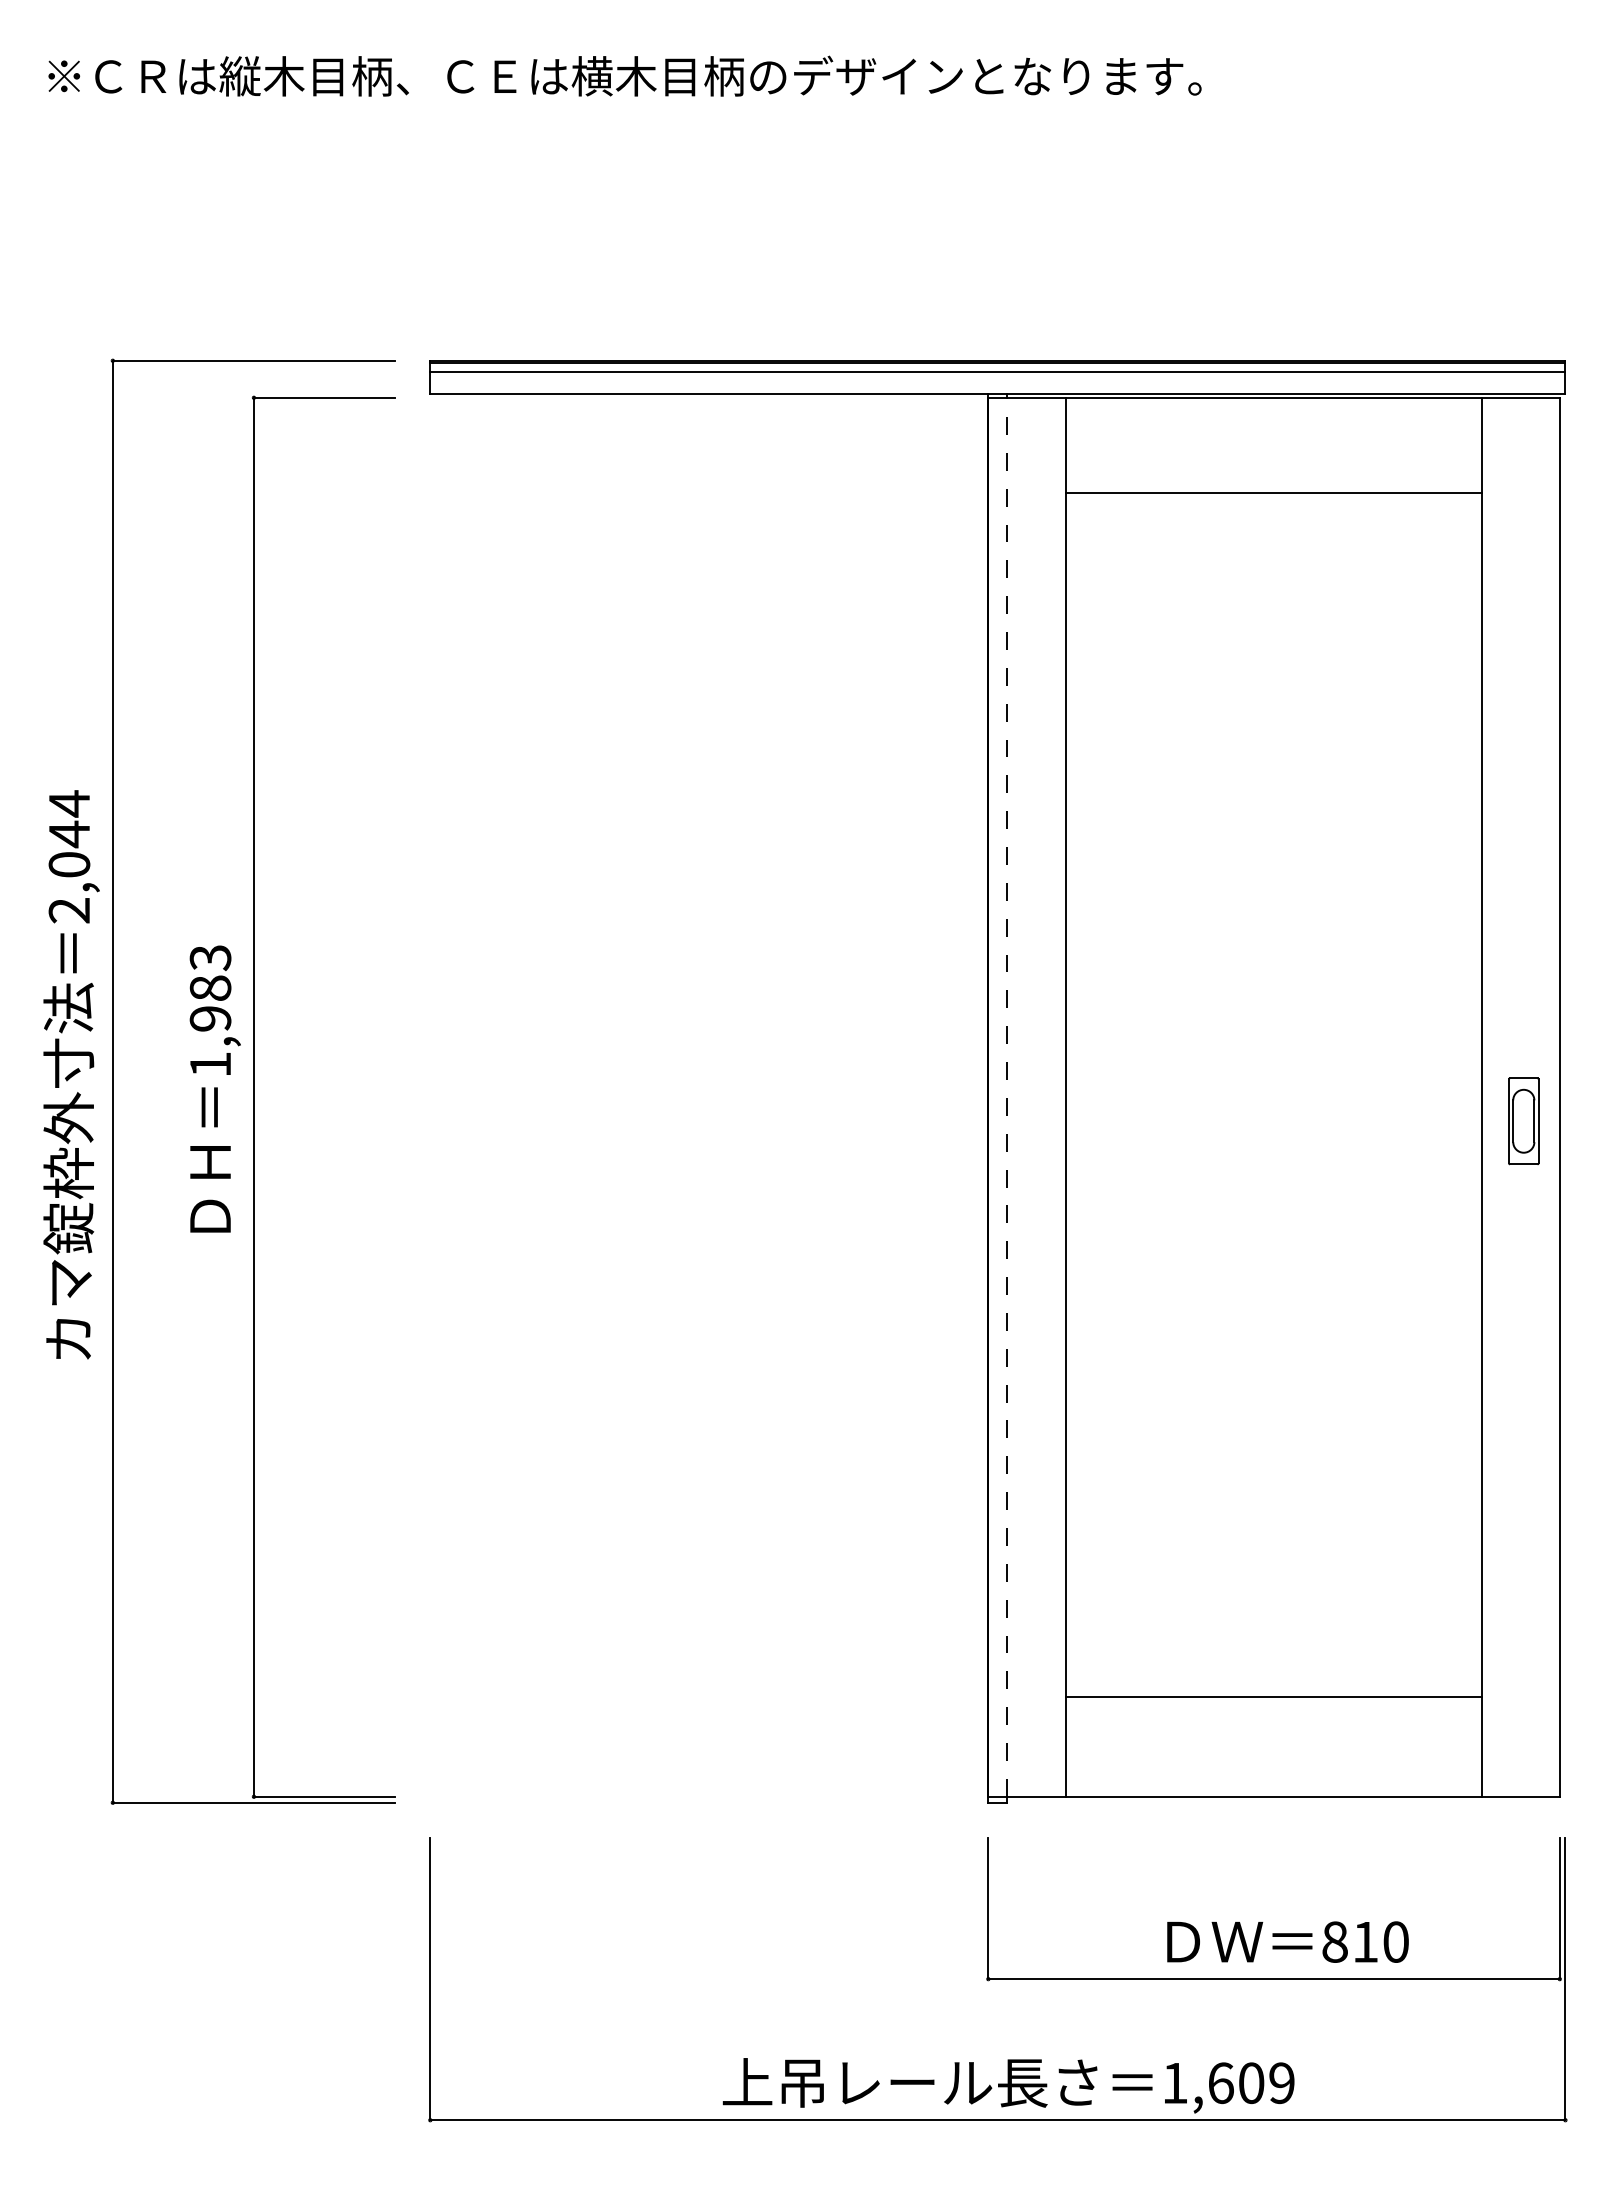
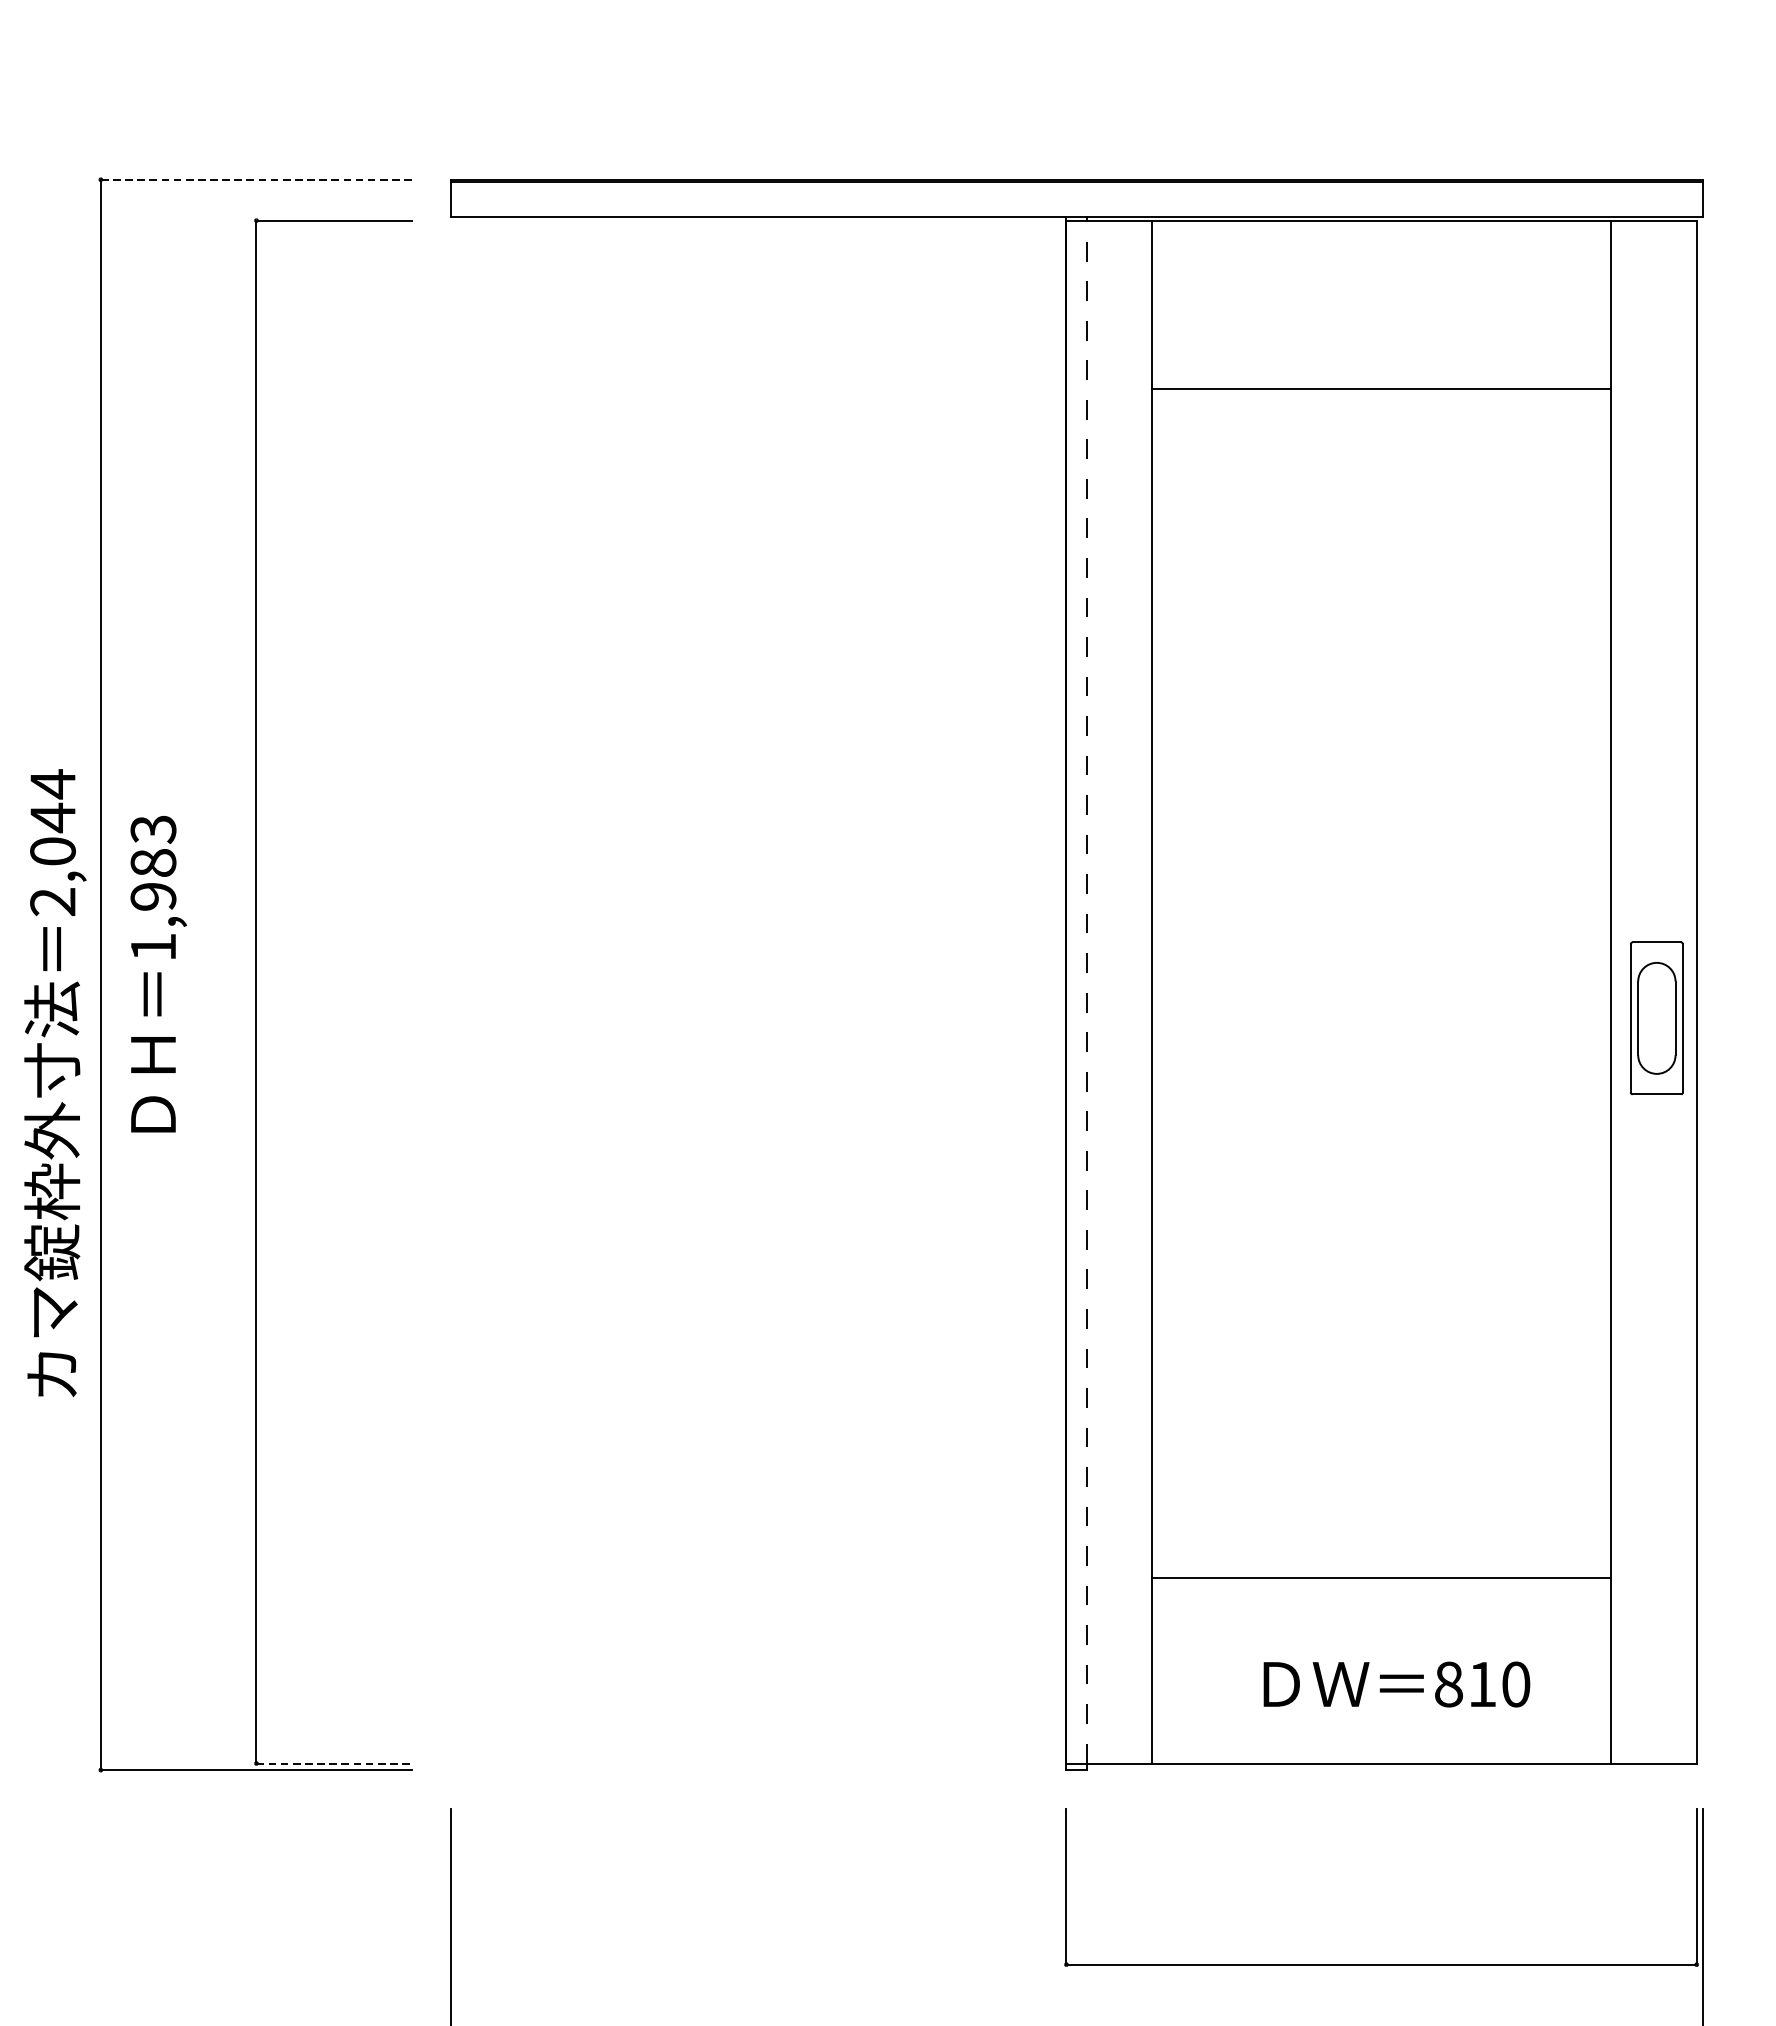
line: (254, 360) -> (257, 179), solid -> dashed
line: (997, 371) -> (1076, 191), removed
line: (1273, 493) -> (1380, 389), moved
text: (71, 1074) -> (55, 1082), moved
text: (214, 1088) -> (157, 973), moved
part: (1523, 1121) -> (1656, 1018), size x1.6
line: (1273, 1697) -> (1380, 1577), moved
line: (324, 1796) -> (334, 1763), solid -> dashed
text: (1287, 1941) -> (1396, 1683), moved

